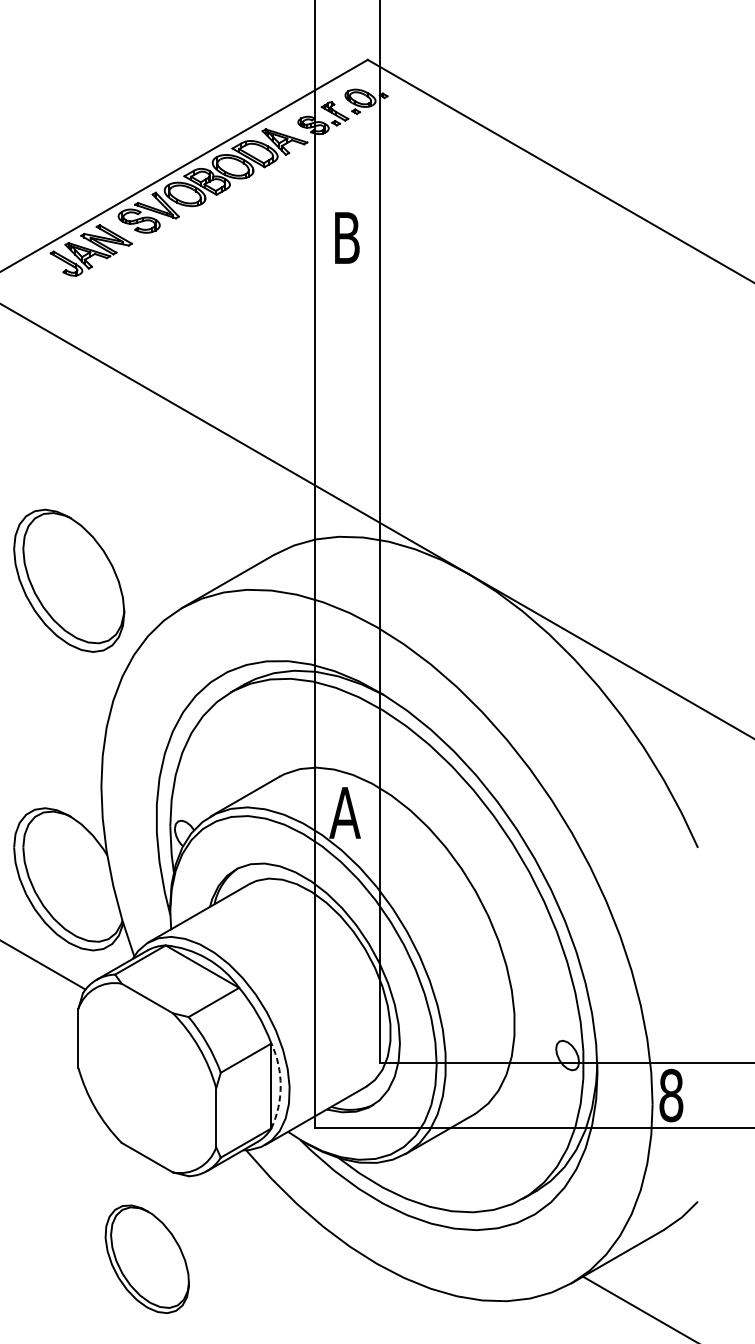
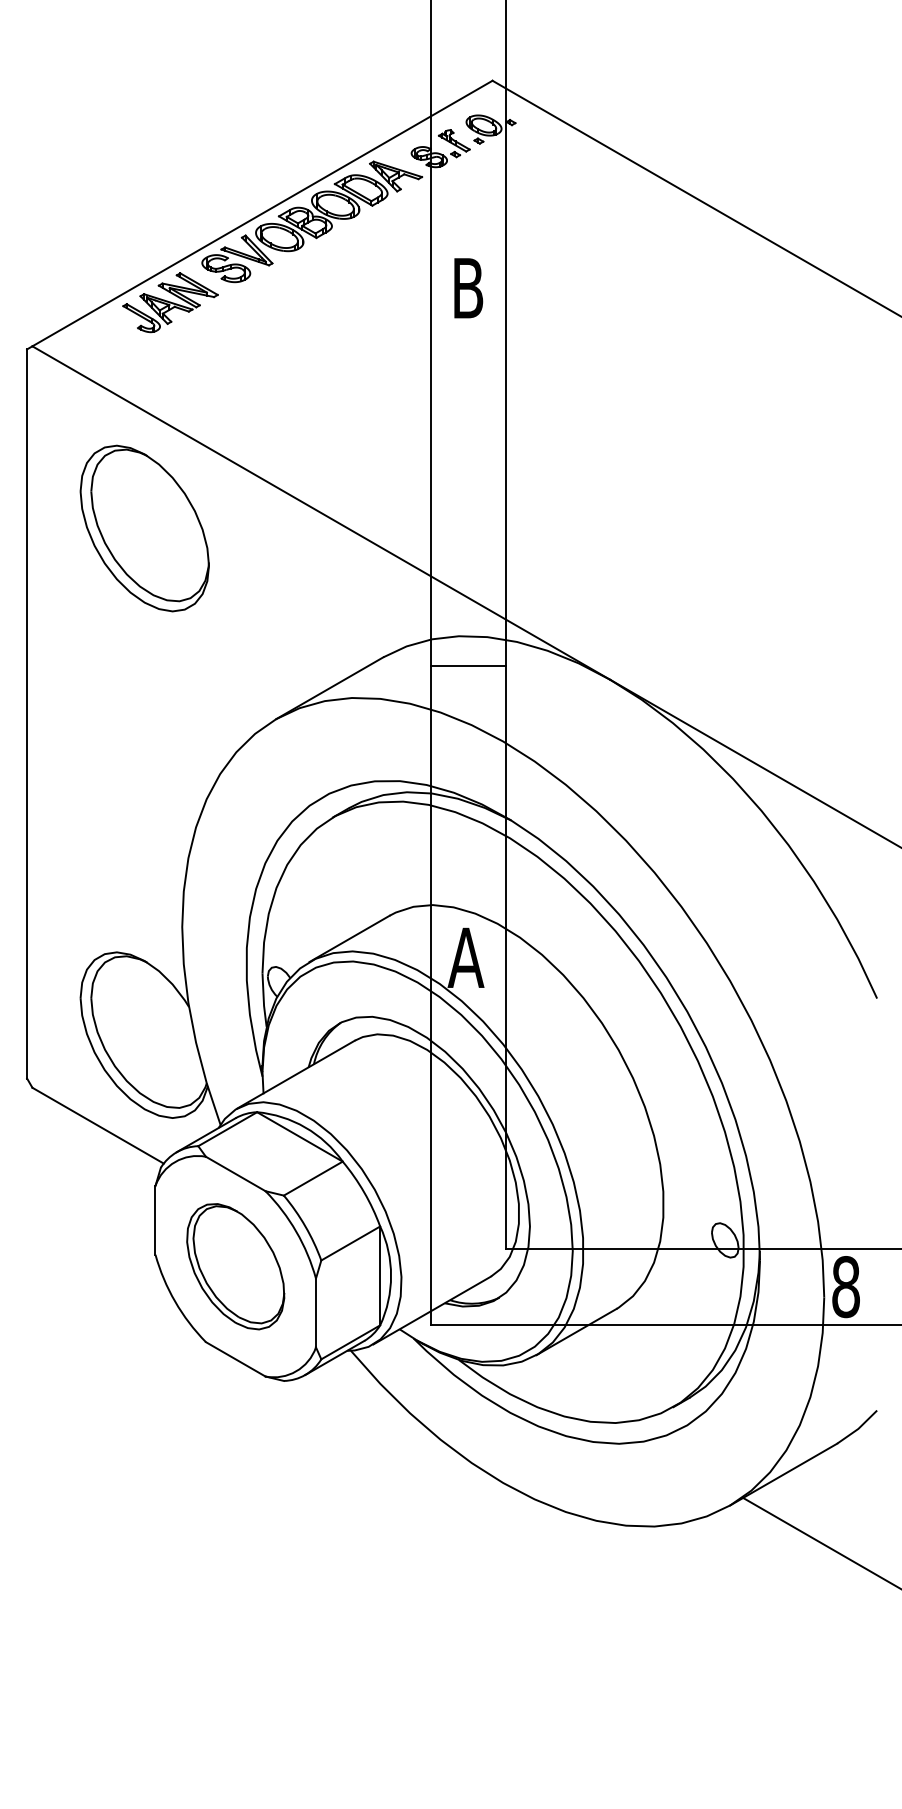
line: (347, 562) -> (468, 666), added
part: (68, 580) -> (144, 528), moved
arc: (281, 1085) -> (391, 1275), dashed -> solid
part: (147, 1259) -> (235, 1266), moved

